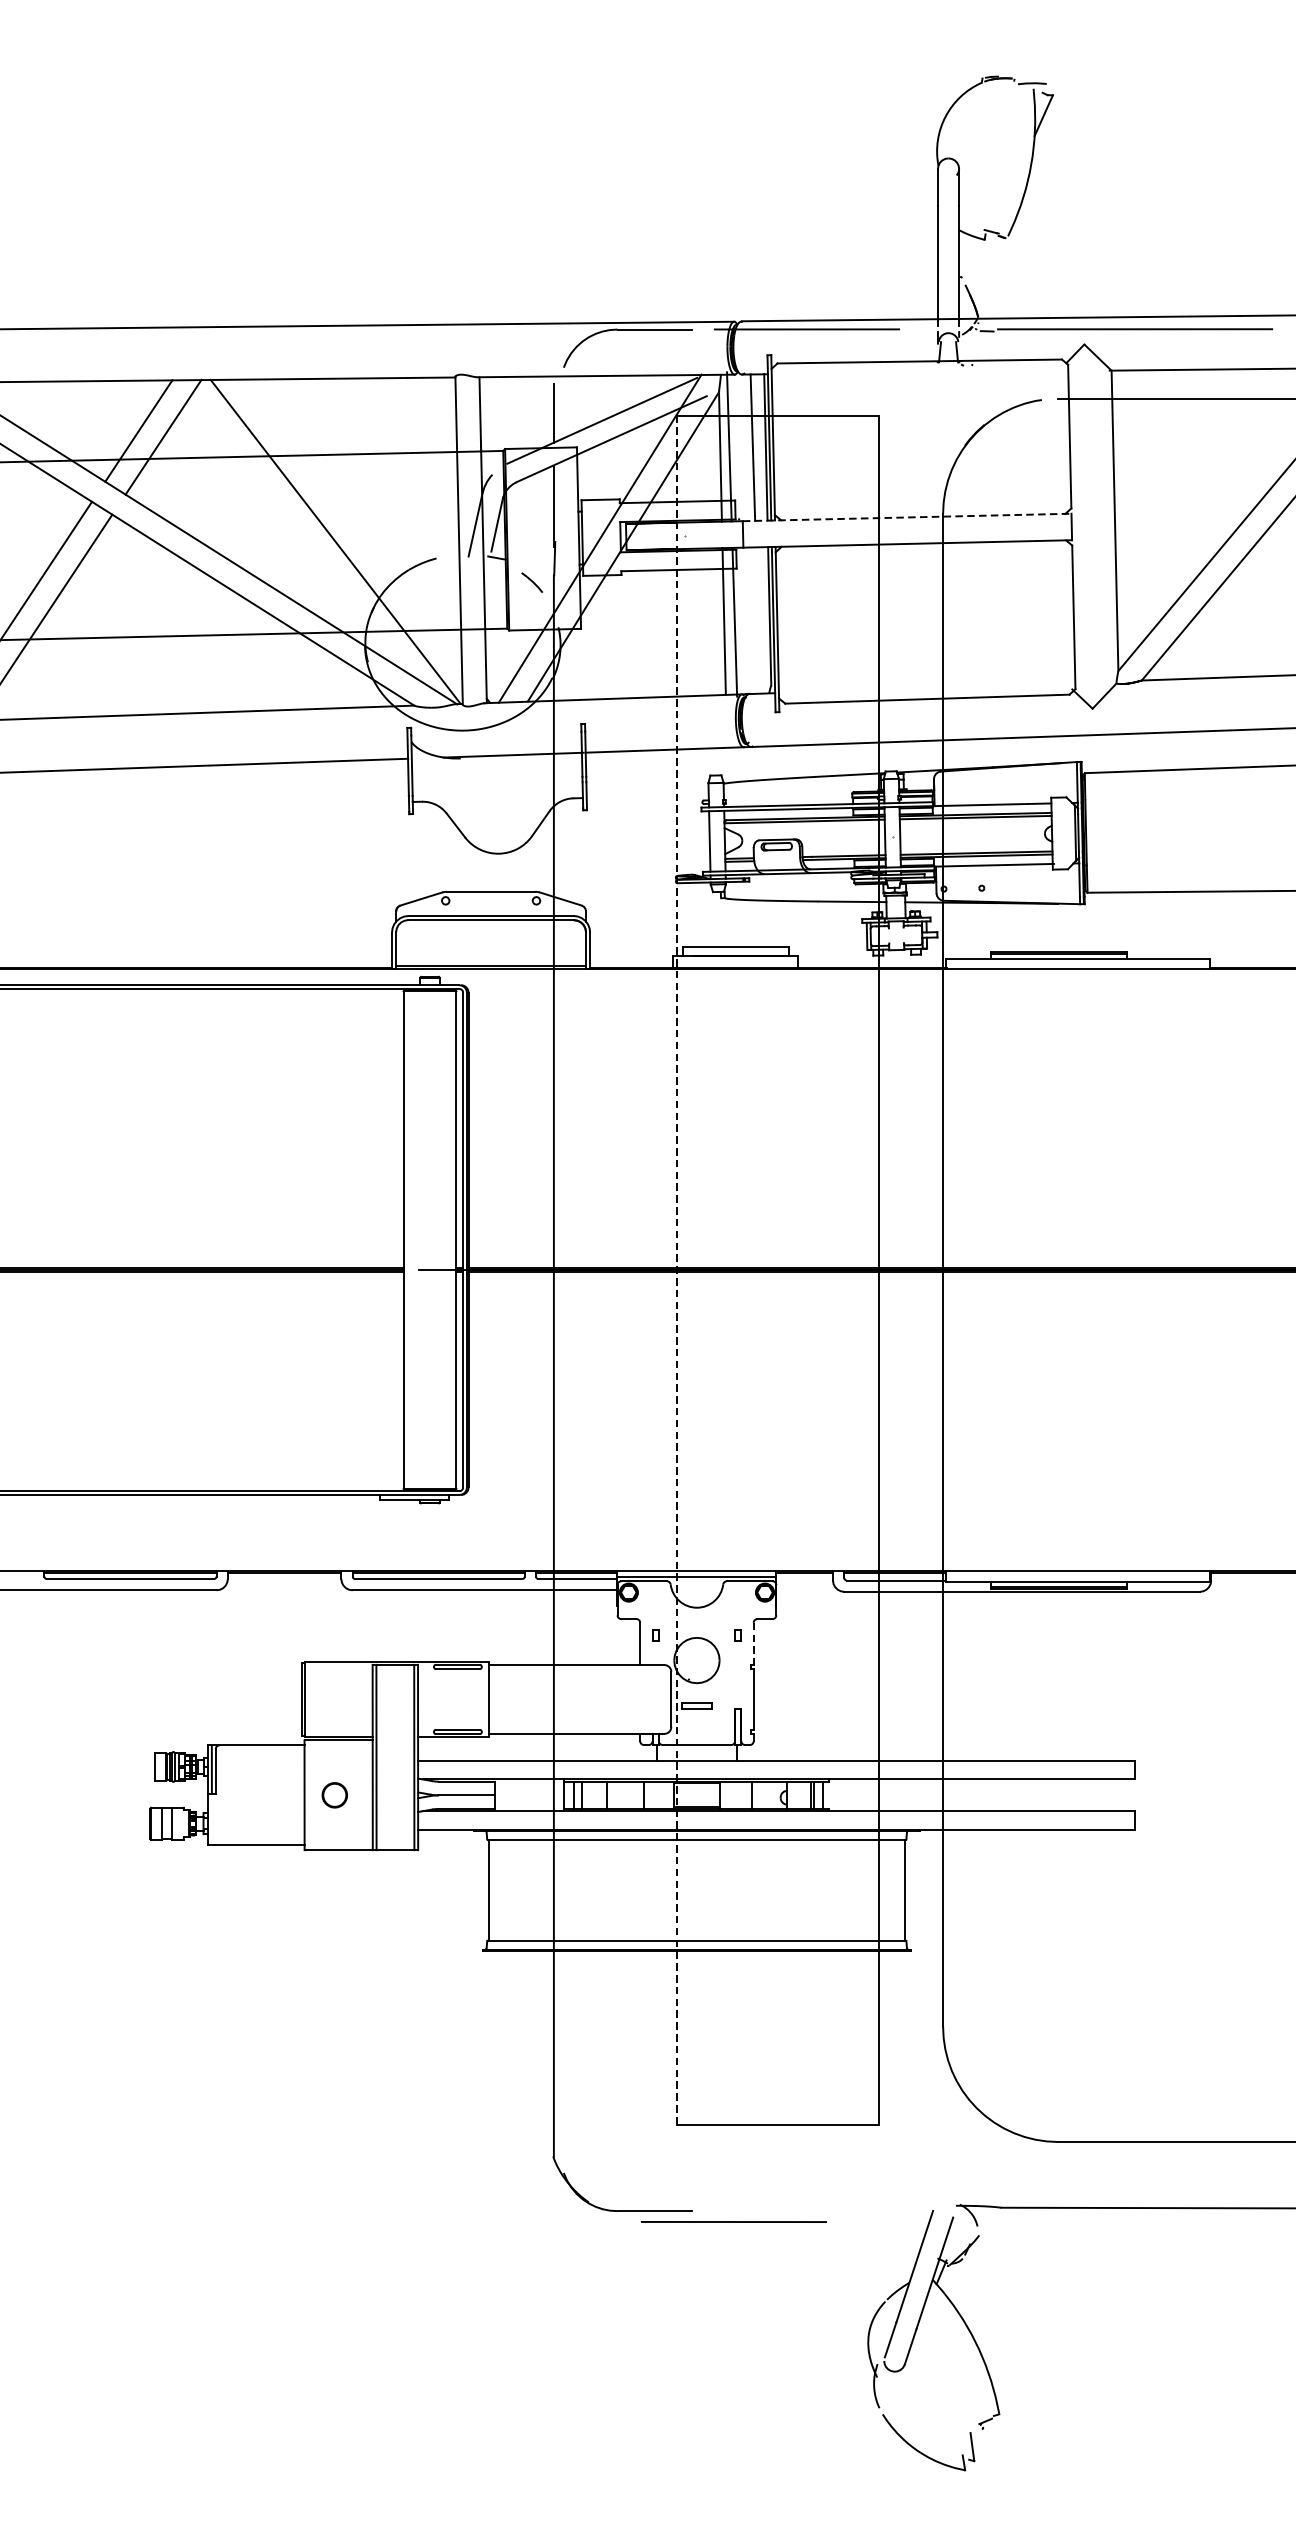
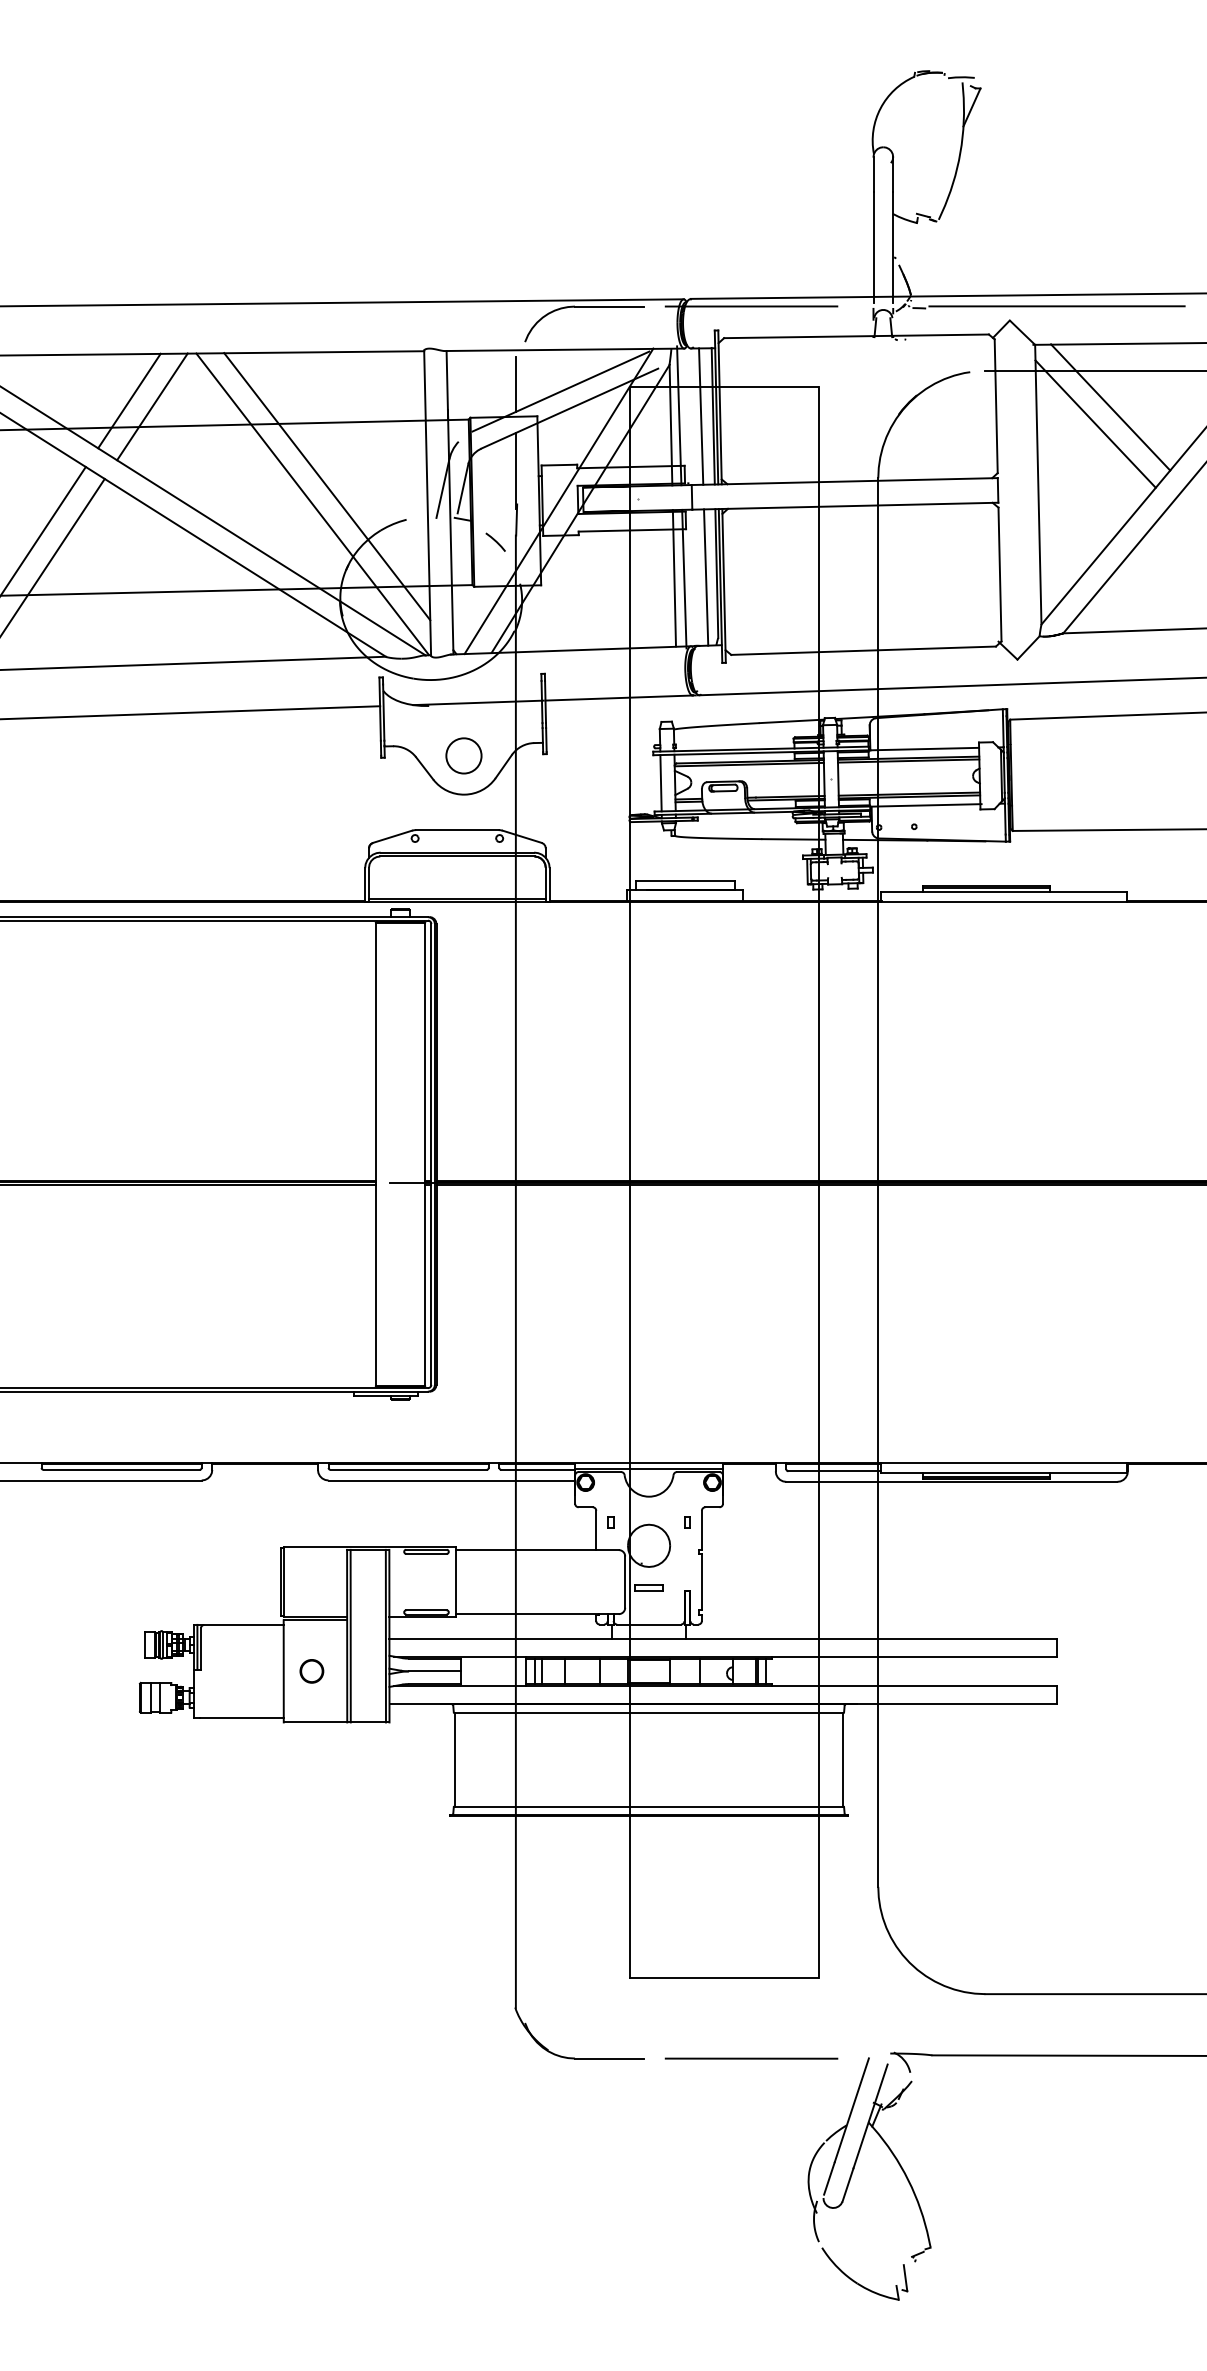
line: (1192, 437) -> (1110, 407), added
line: (1176, 455) -> (1095, 423), added
line: (907, 517) -> (845, 481), dashed -> solid
line: (351, 522) -> (327, 486), added
line: (758, 620) -> (706, 577), added
circle: (497, 811) -> (463, 755), added
line: (676, 1270) -> (630, 1182), dashed -> solid
line: (753, 1644) -> (701, 1530), dashed -> solid
line: (733, 2221) -> (751, 2058), moved

